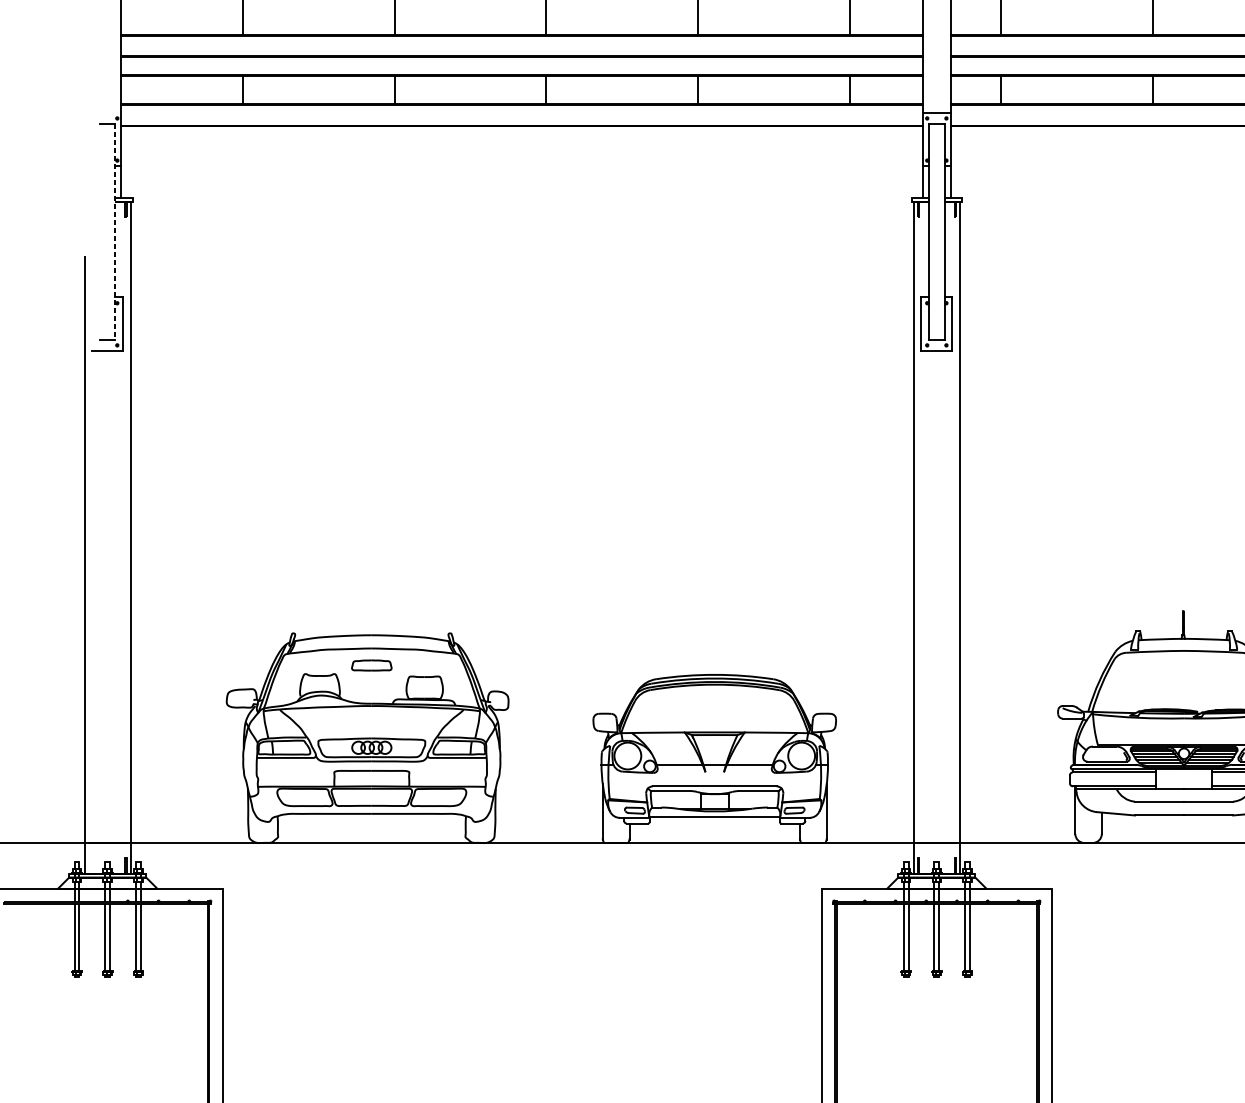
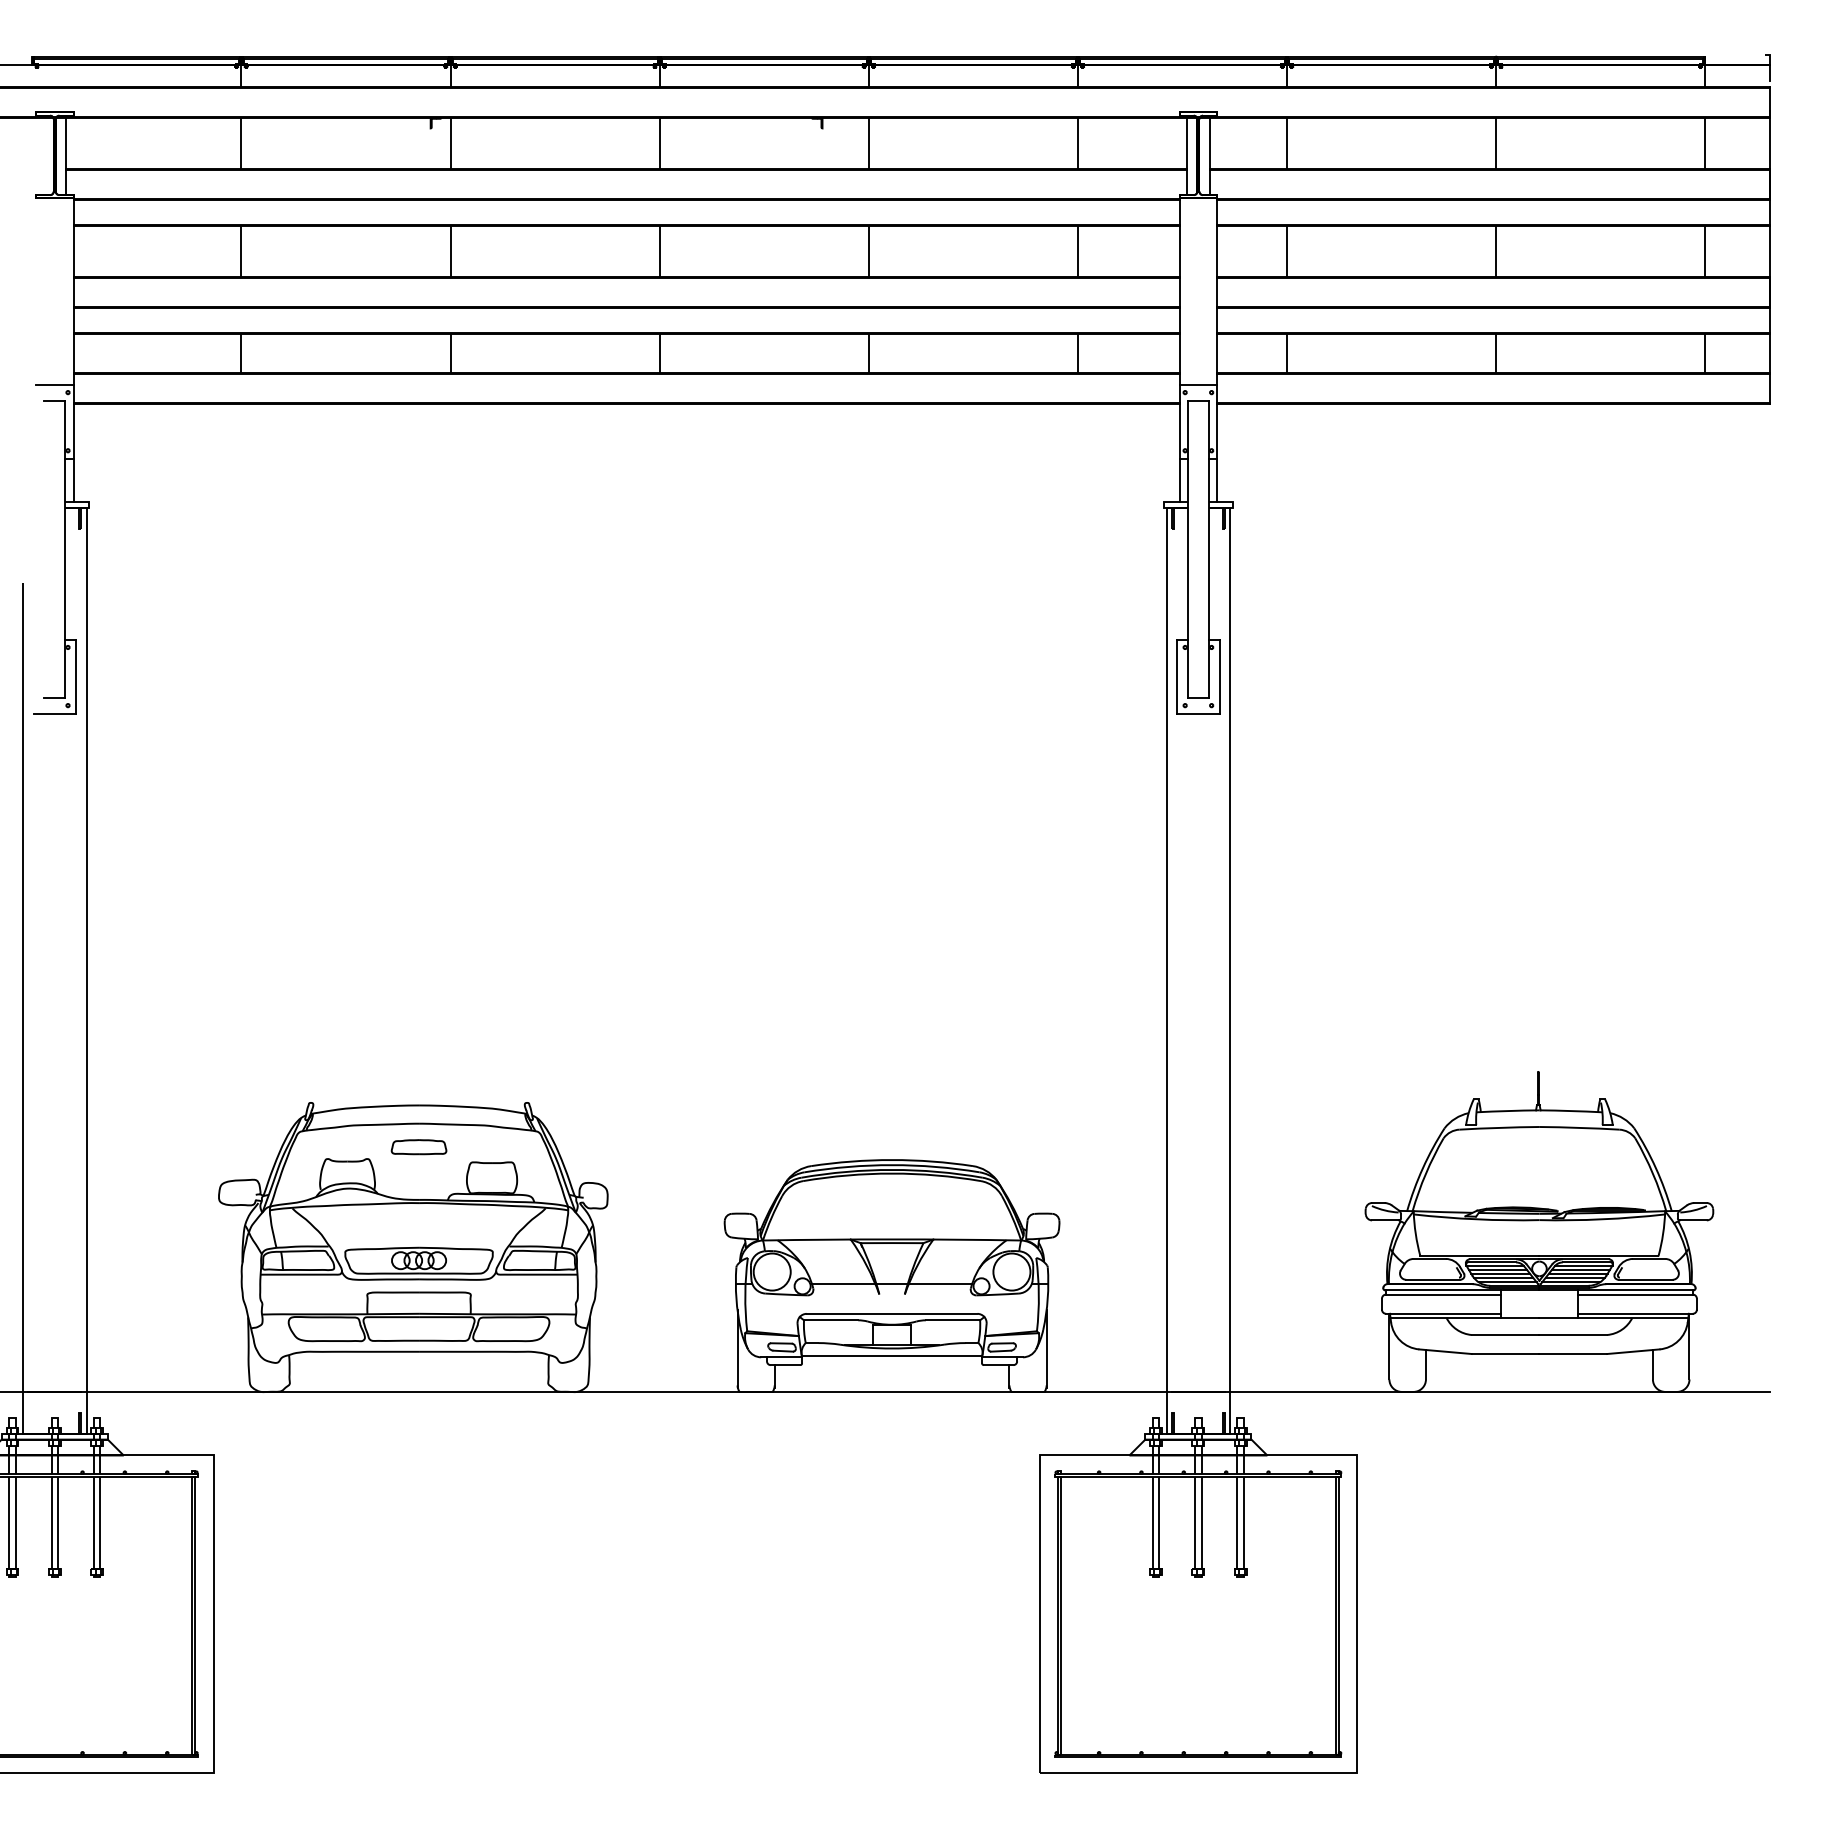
line: (107, 112) -> (54, 384), added
line: (115, 232) -> (65, 549), dashed -> solid

